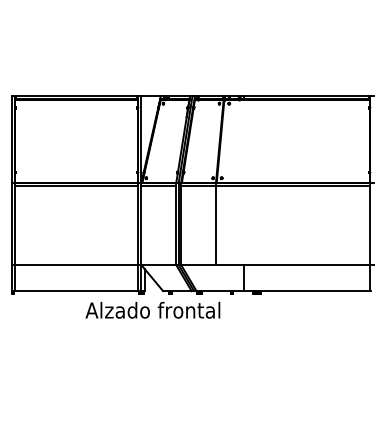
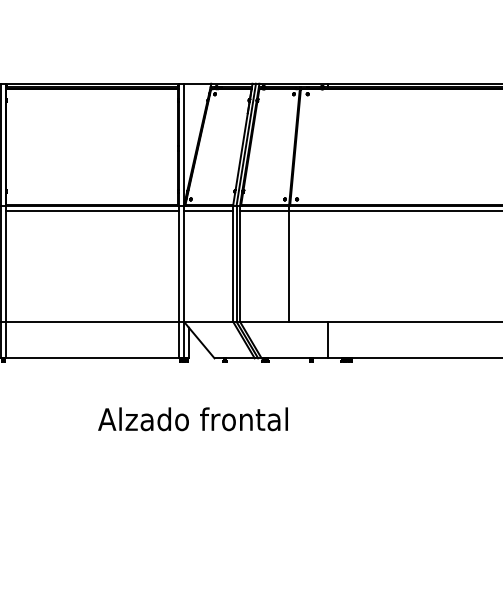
text: (152, 309) -> (192, 418), moved

